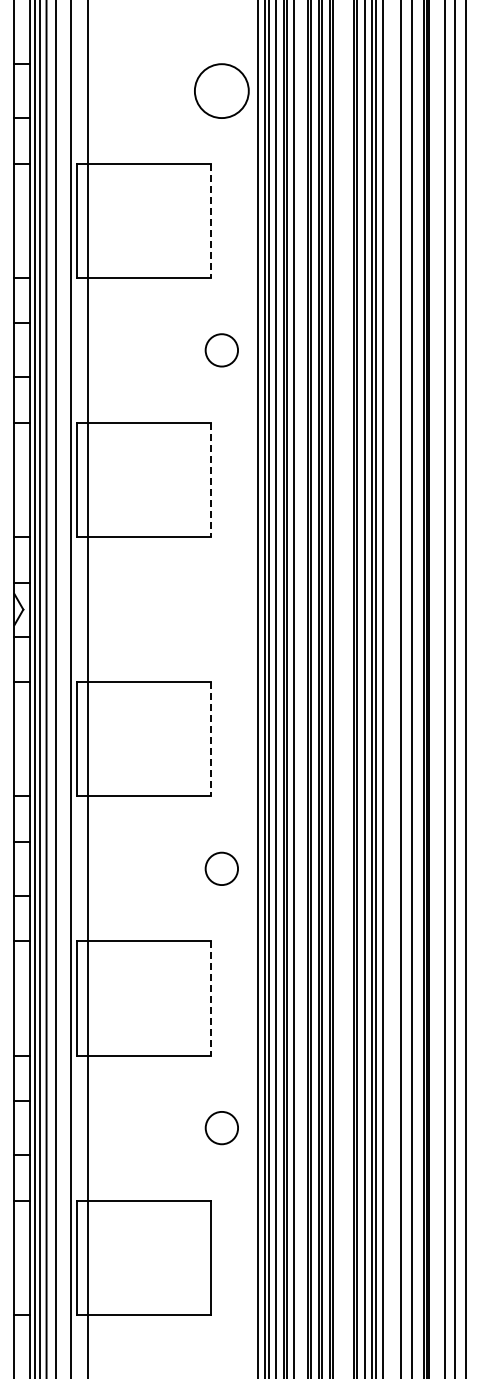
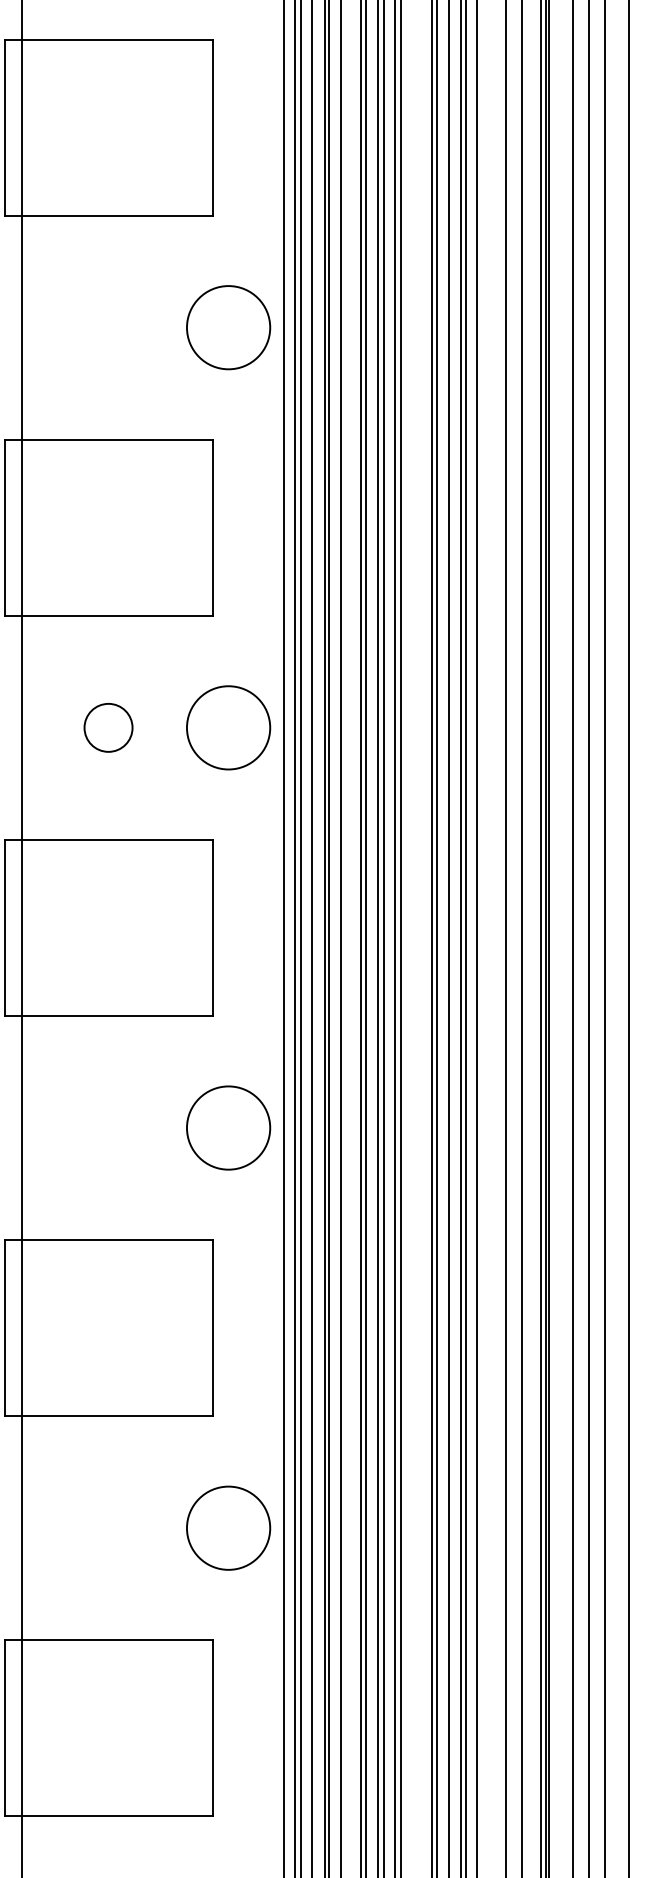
line: (211, 221) -> (212, 128), dashed -> solid
circle: (221, 350) -> (228, 327), size x1.67
line: (211, 480) -> (212, 528), dashed -> solid
circle: (143, 609) -> (107, 727), added
circle: (221, 609) -> (228, 727), added
line: (211, 739) -> (212, 928), dashed -> solid
circle: (221, 868) -> (228, 1127), size x1.67
line: (211, 999) -> (212, 1329), dashed -> solid
circle: (221, 1127) -> (228, 1527), size x1.67

